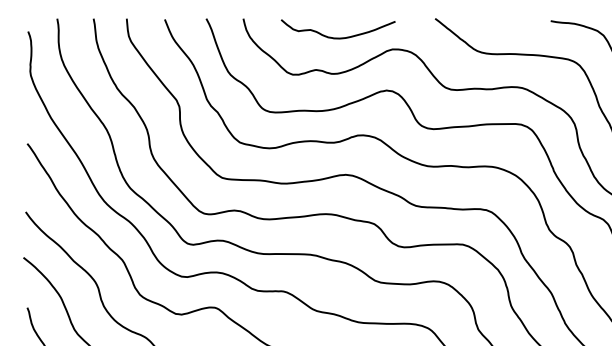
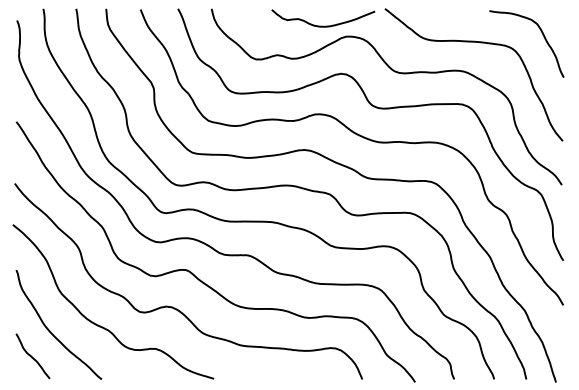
curve: (338, 37) -> (323, 25), moved

